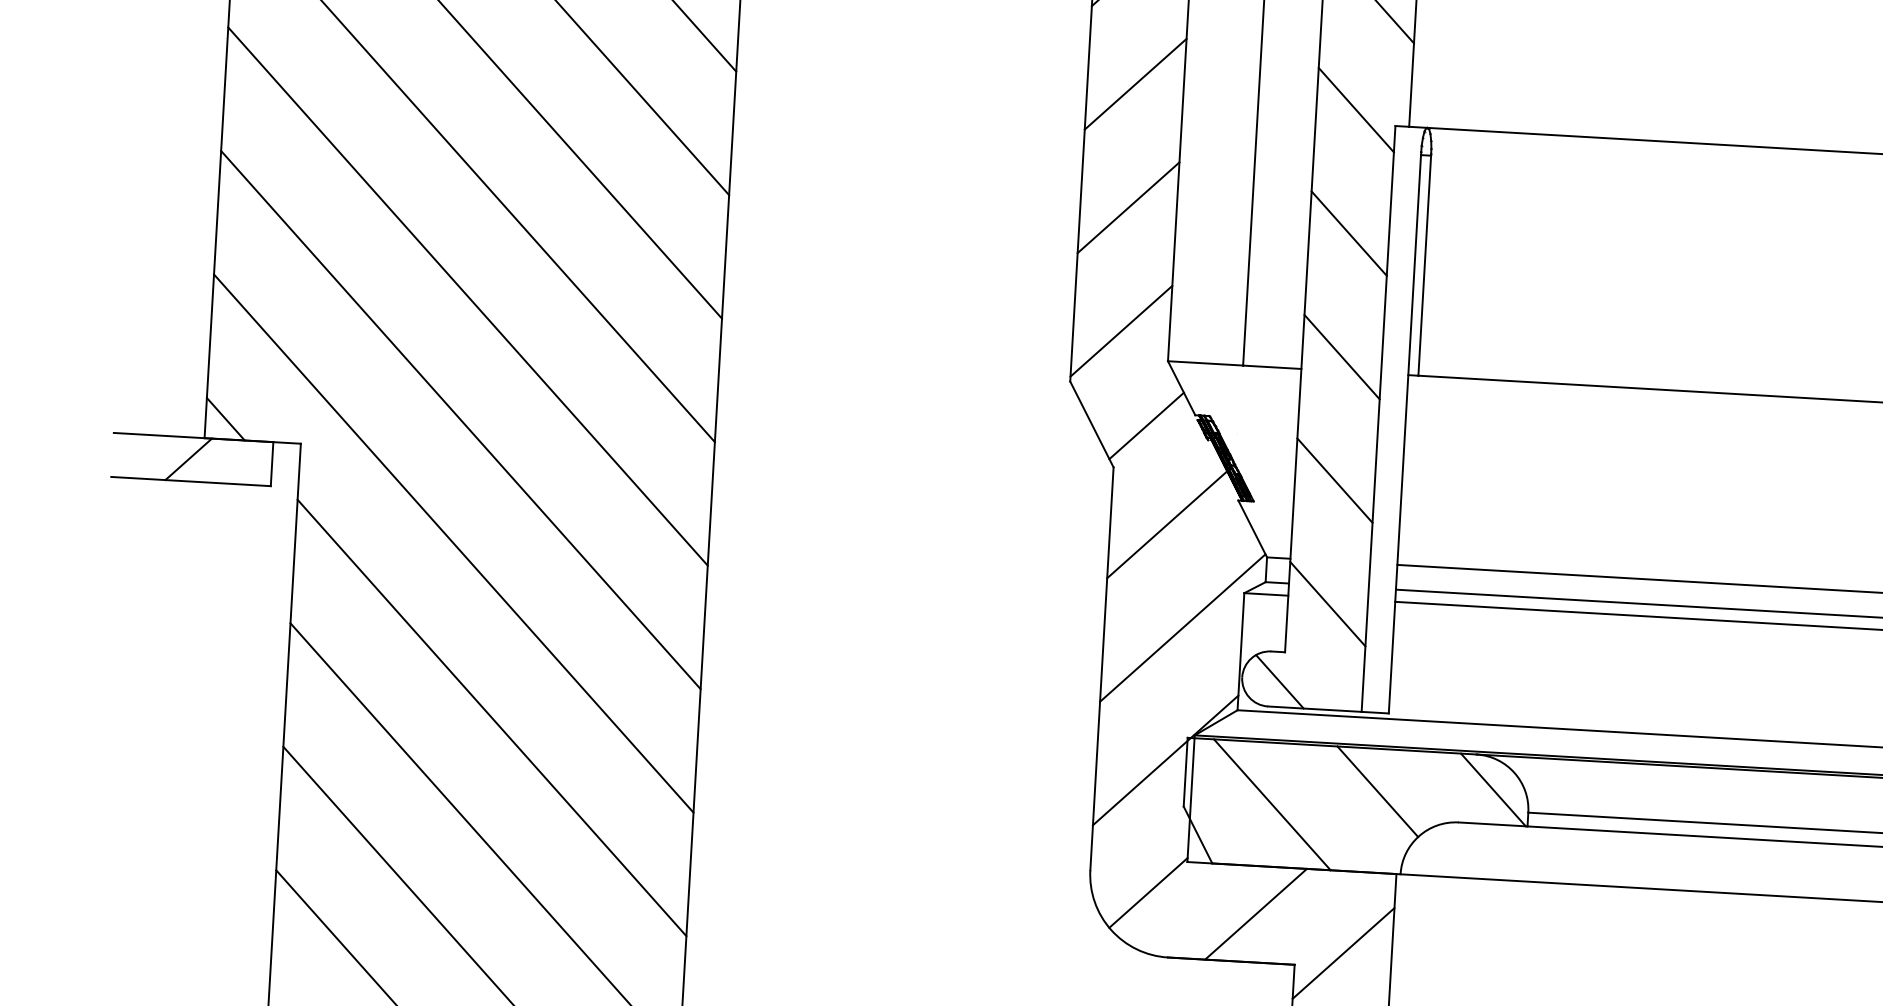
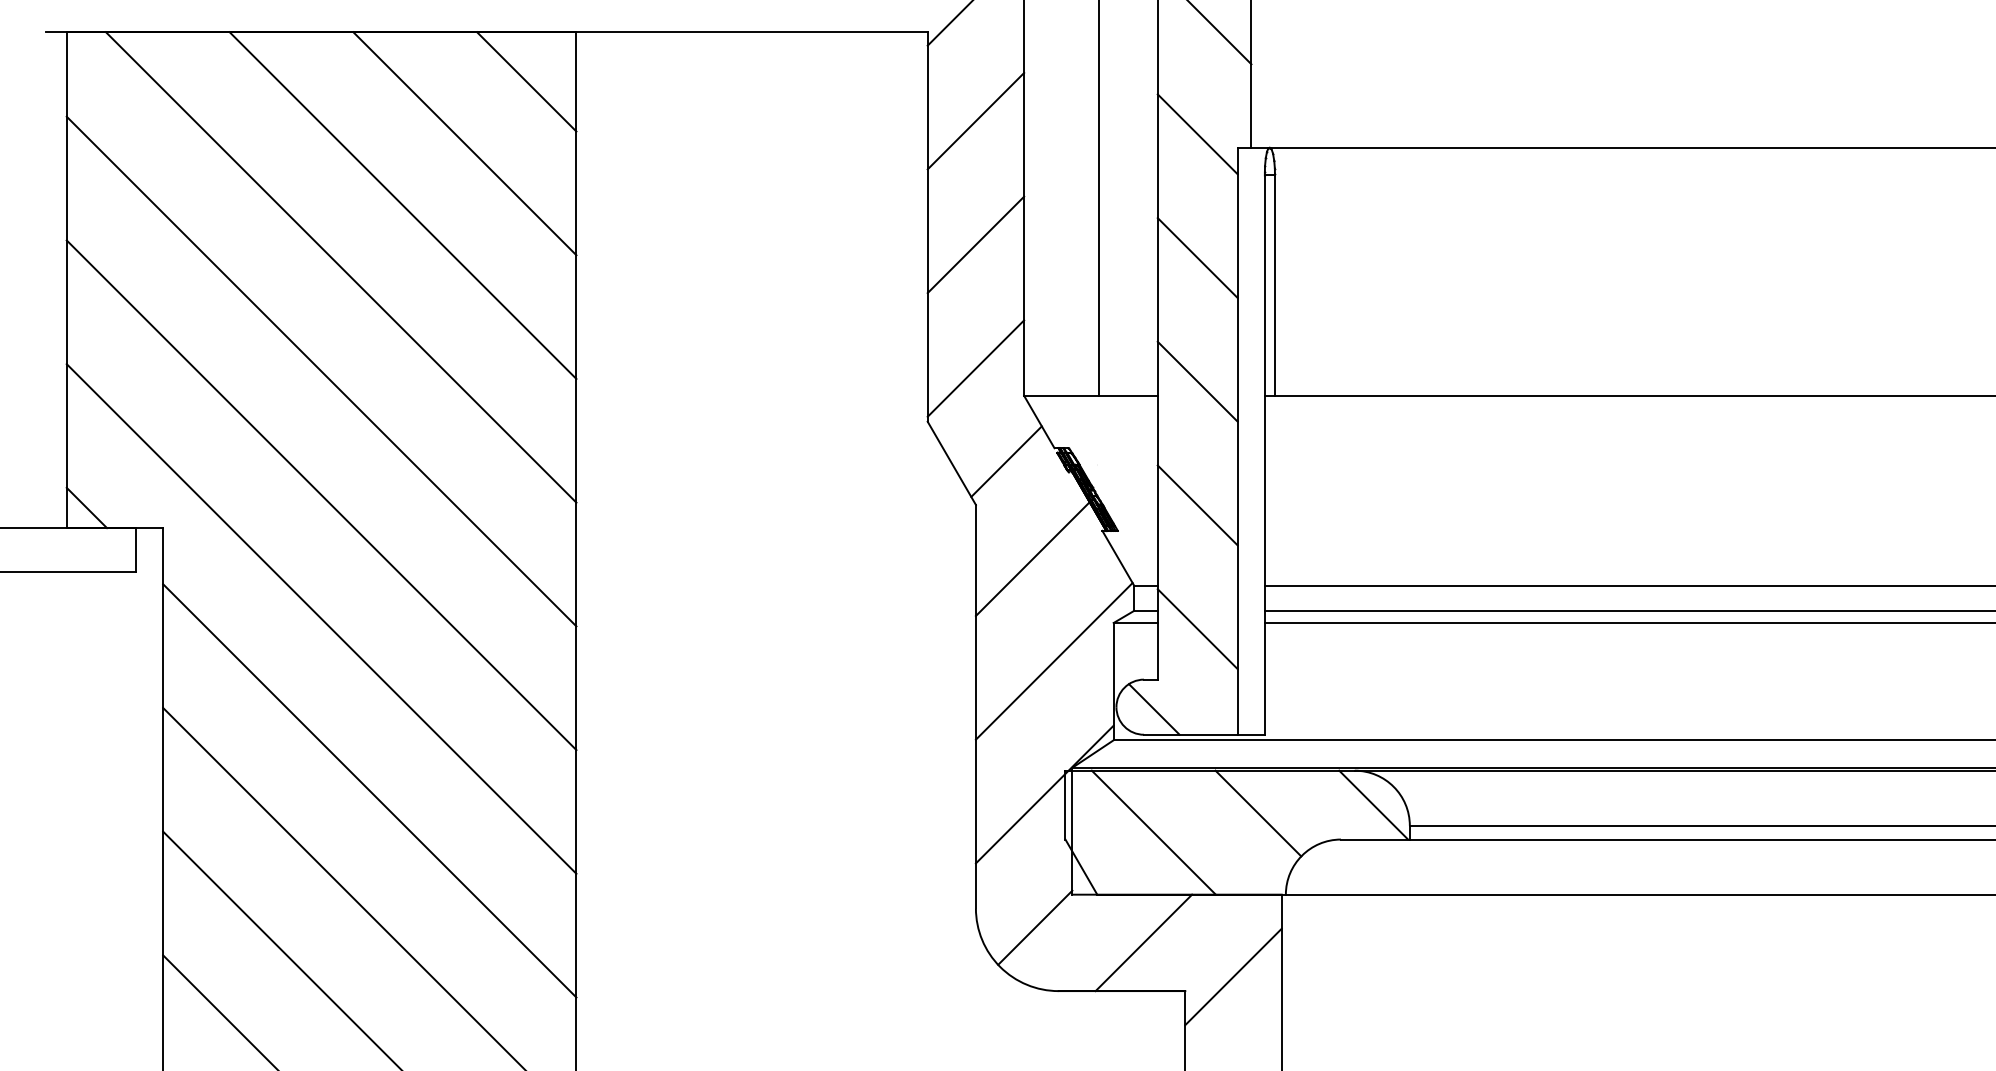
line: (189, 459) -> (52, 550), removed

